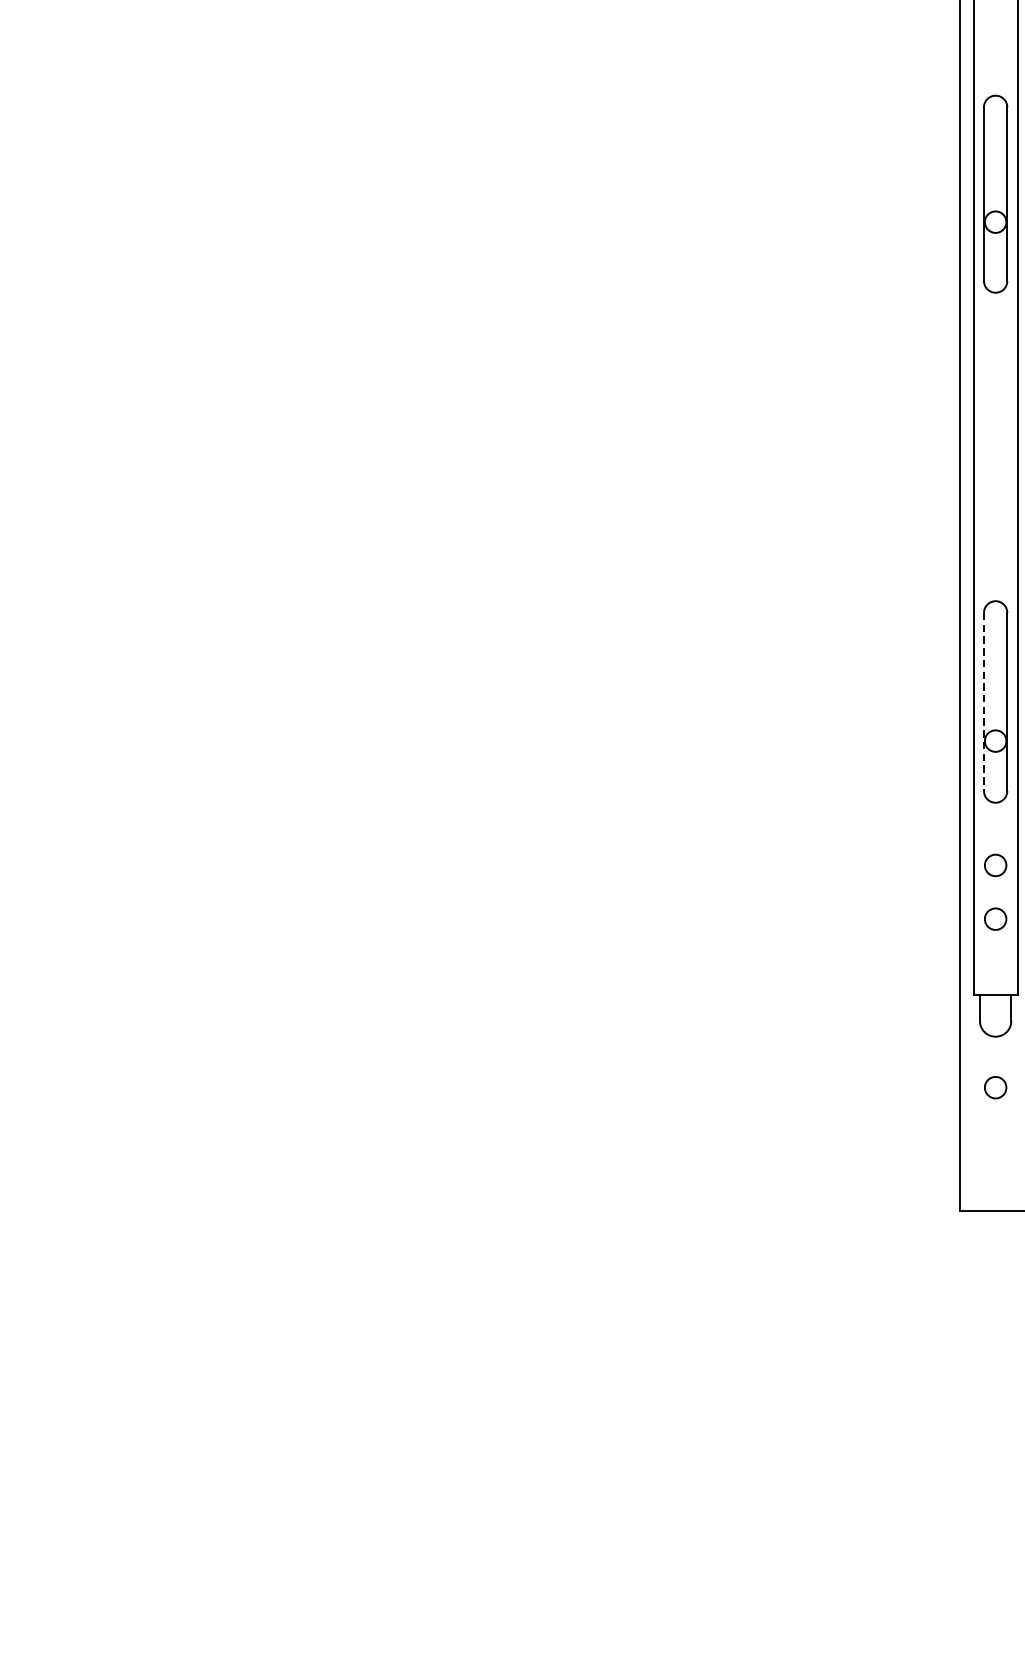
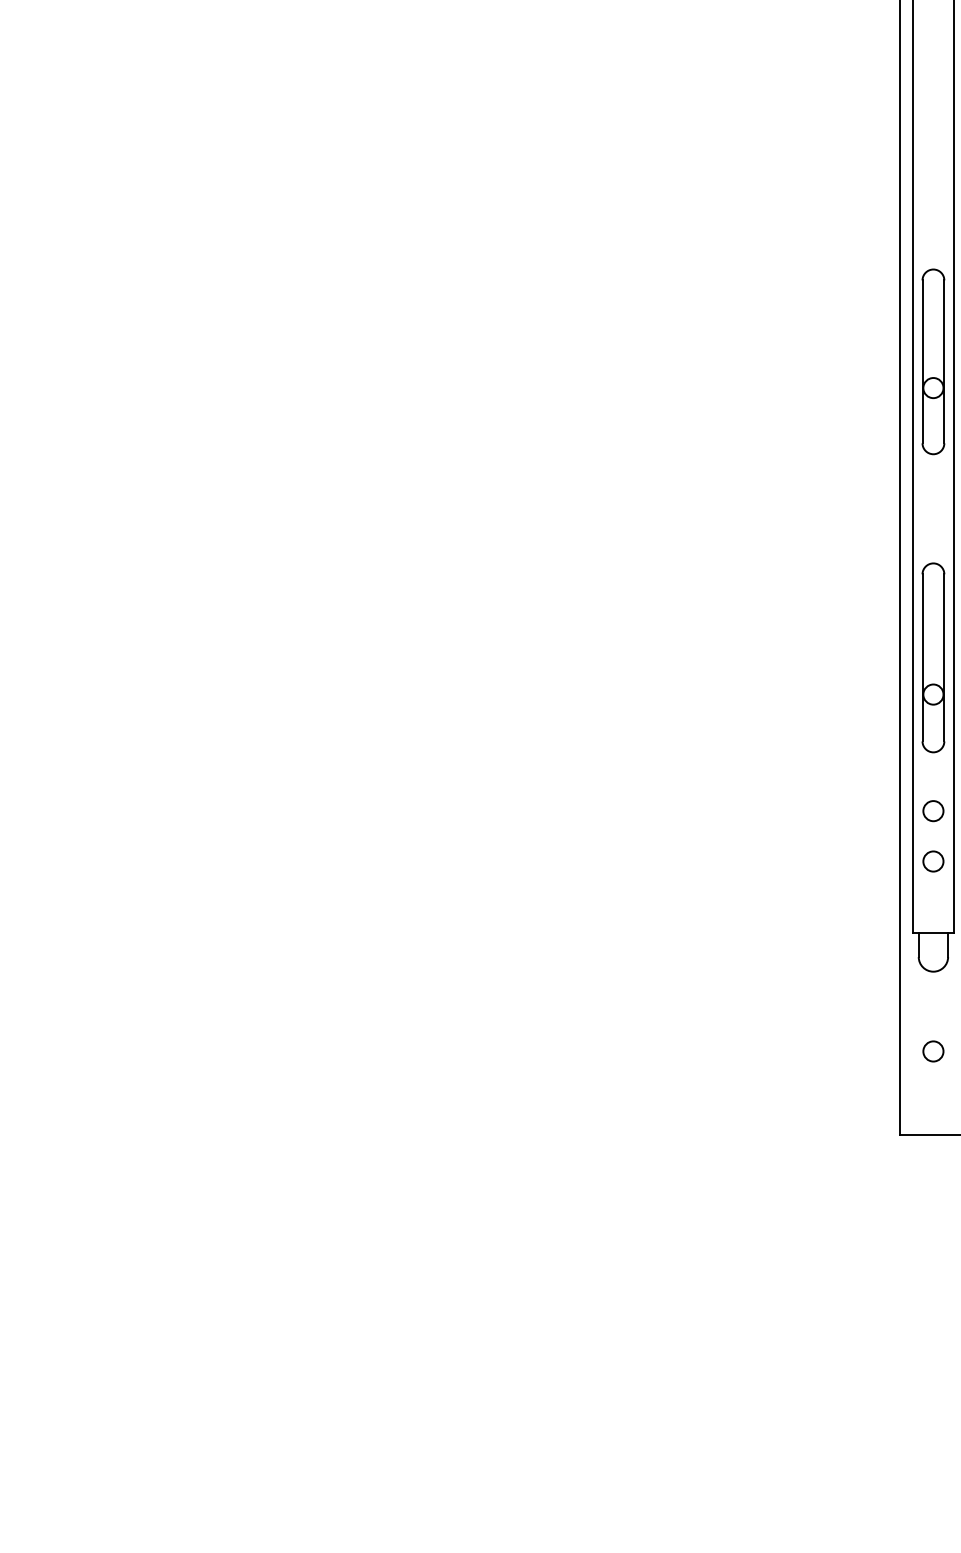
part: (995, 193) -> (933, 361), moved
line: (983, 701) -> (922, 657), dashed -> solid
circle: (995, 1087) -> (933, 1051), moved

